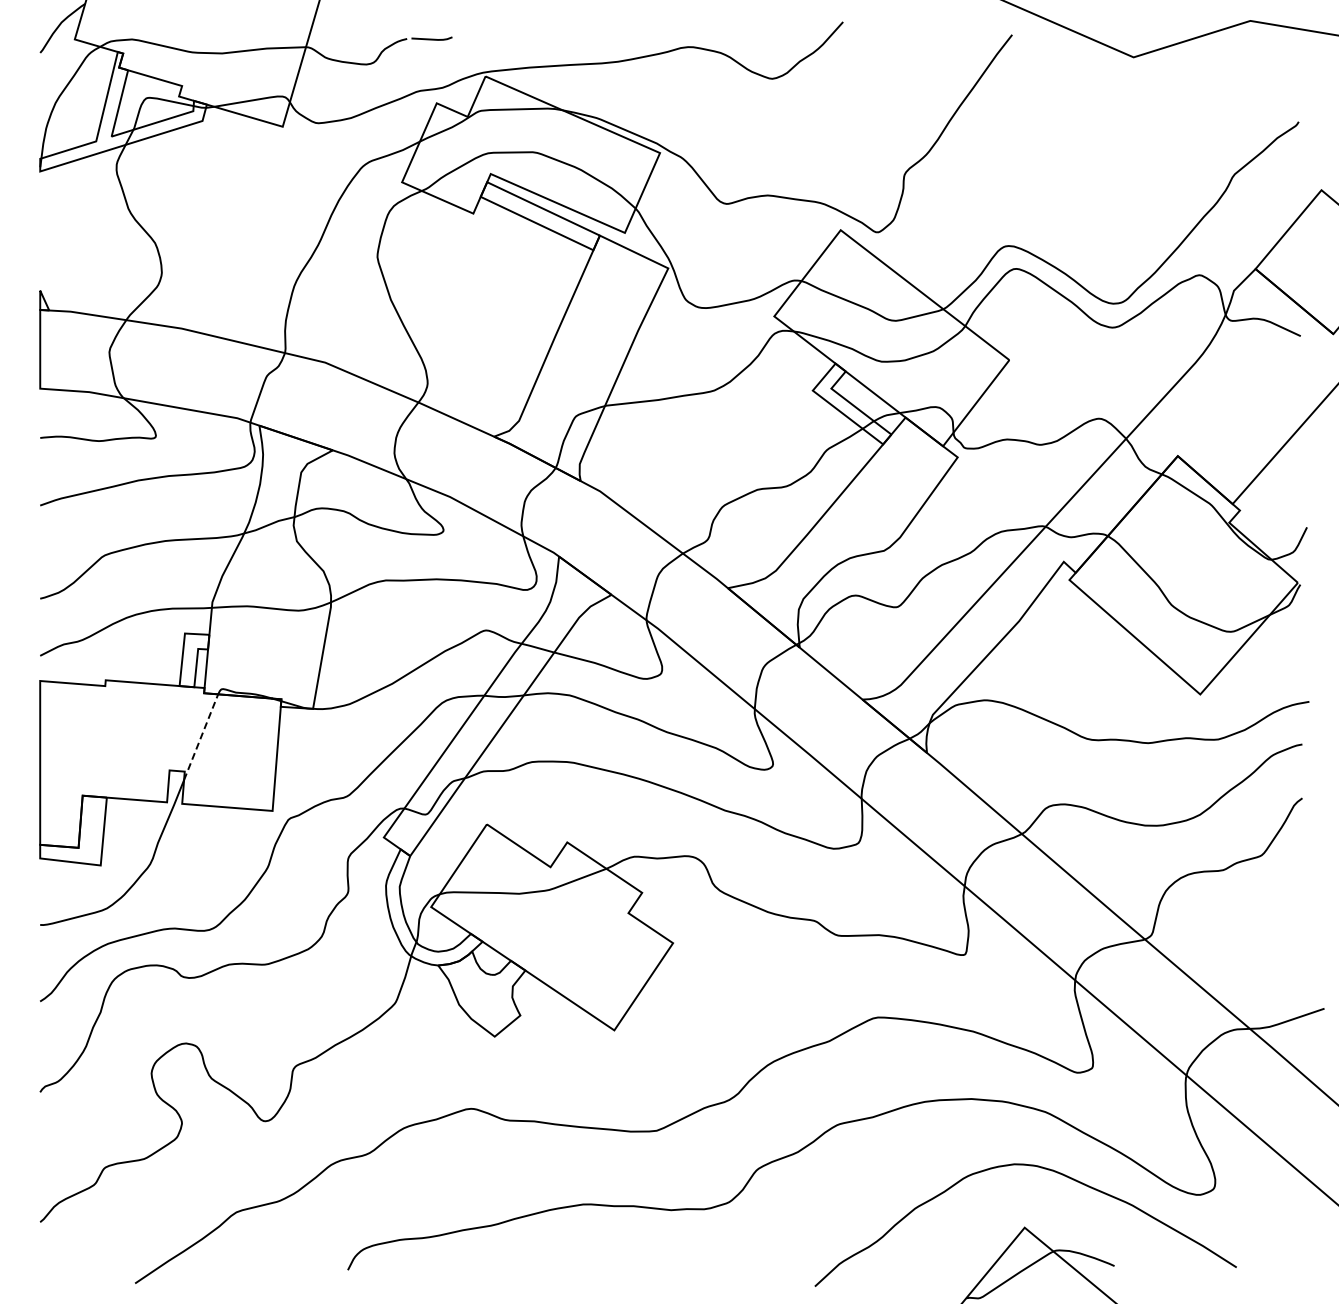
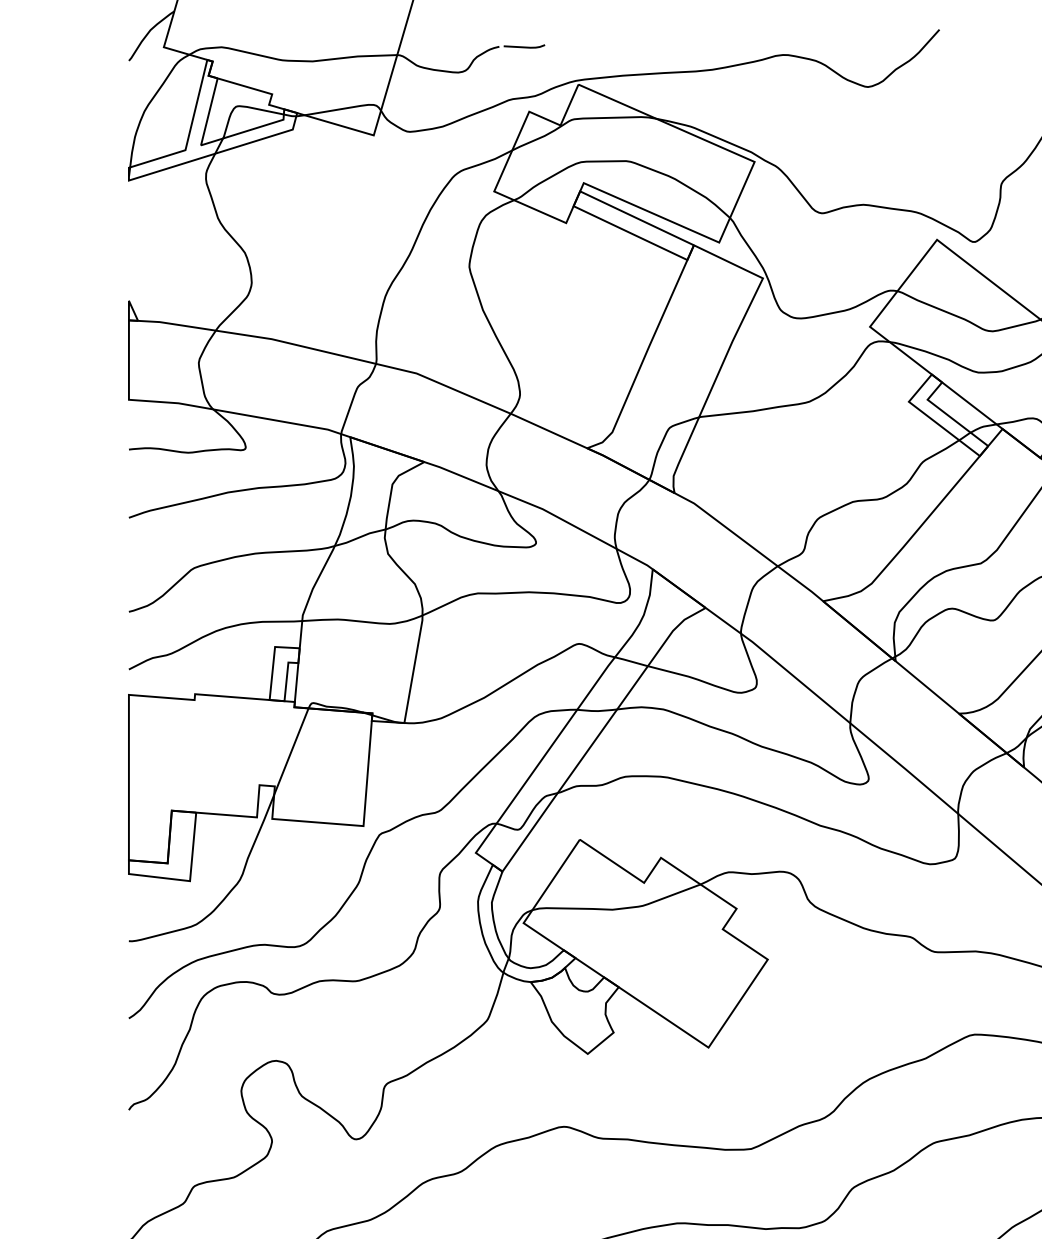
line: (201, 736) -> (291, 750), dashed -> solid

